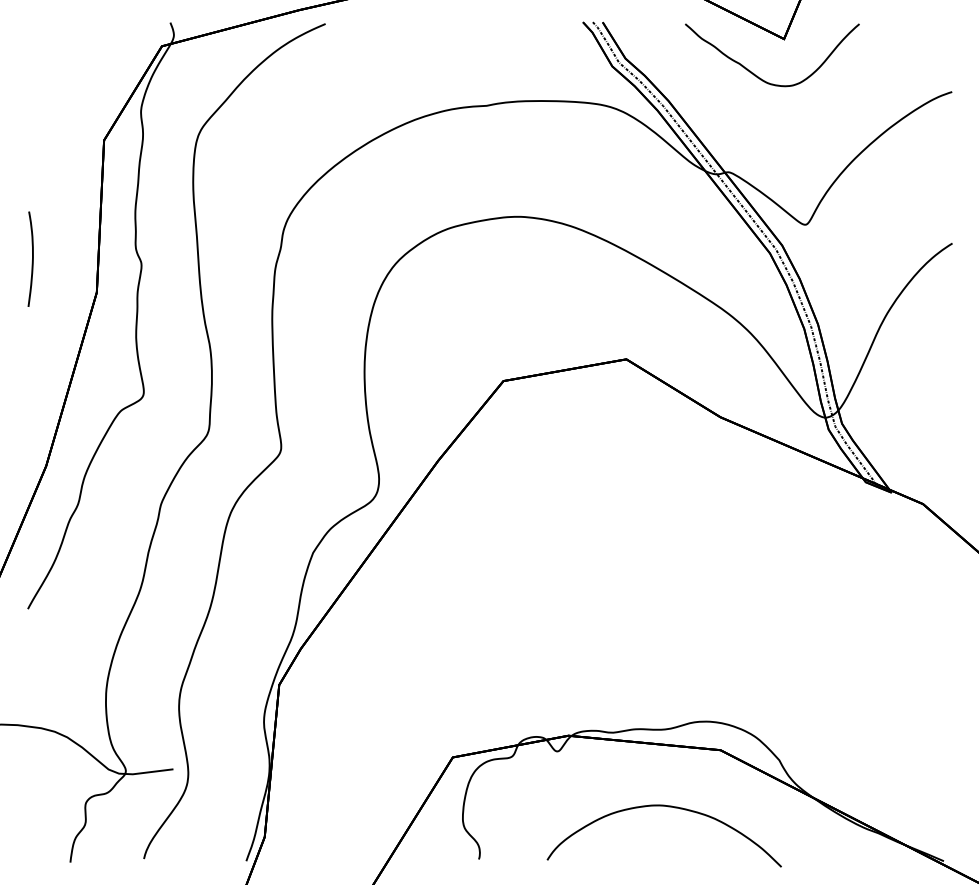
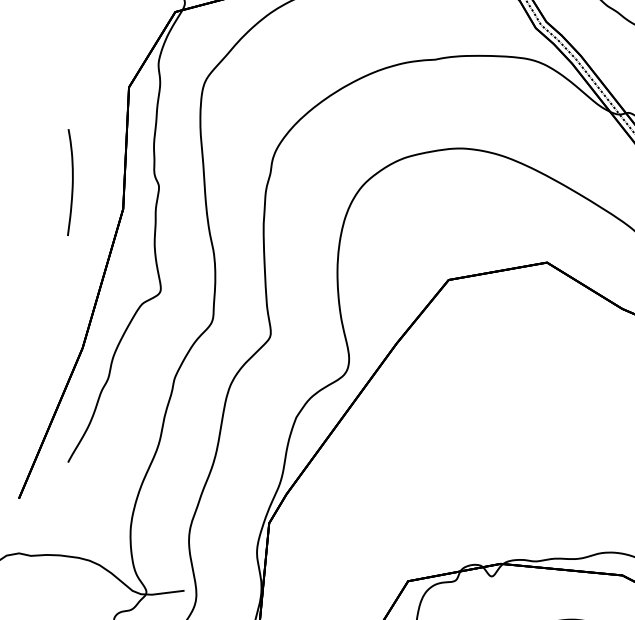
part: (30, 258) -> (70, 181), size x1.4

